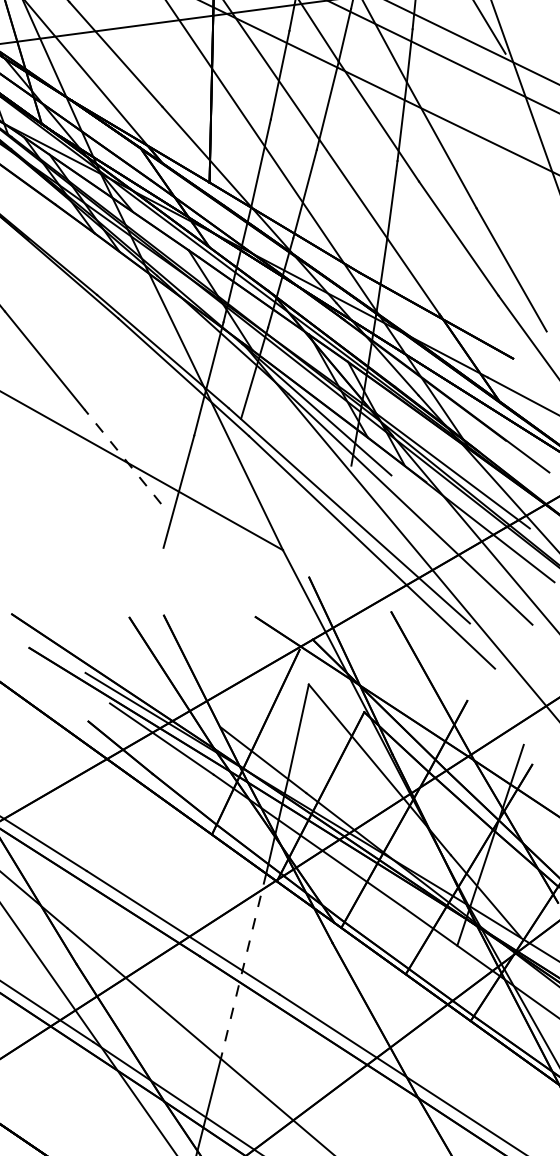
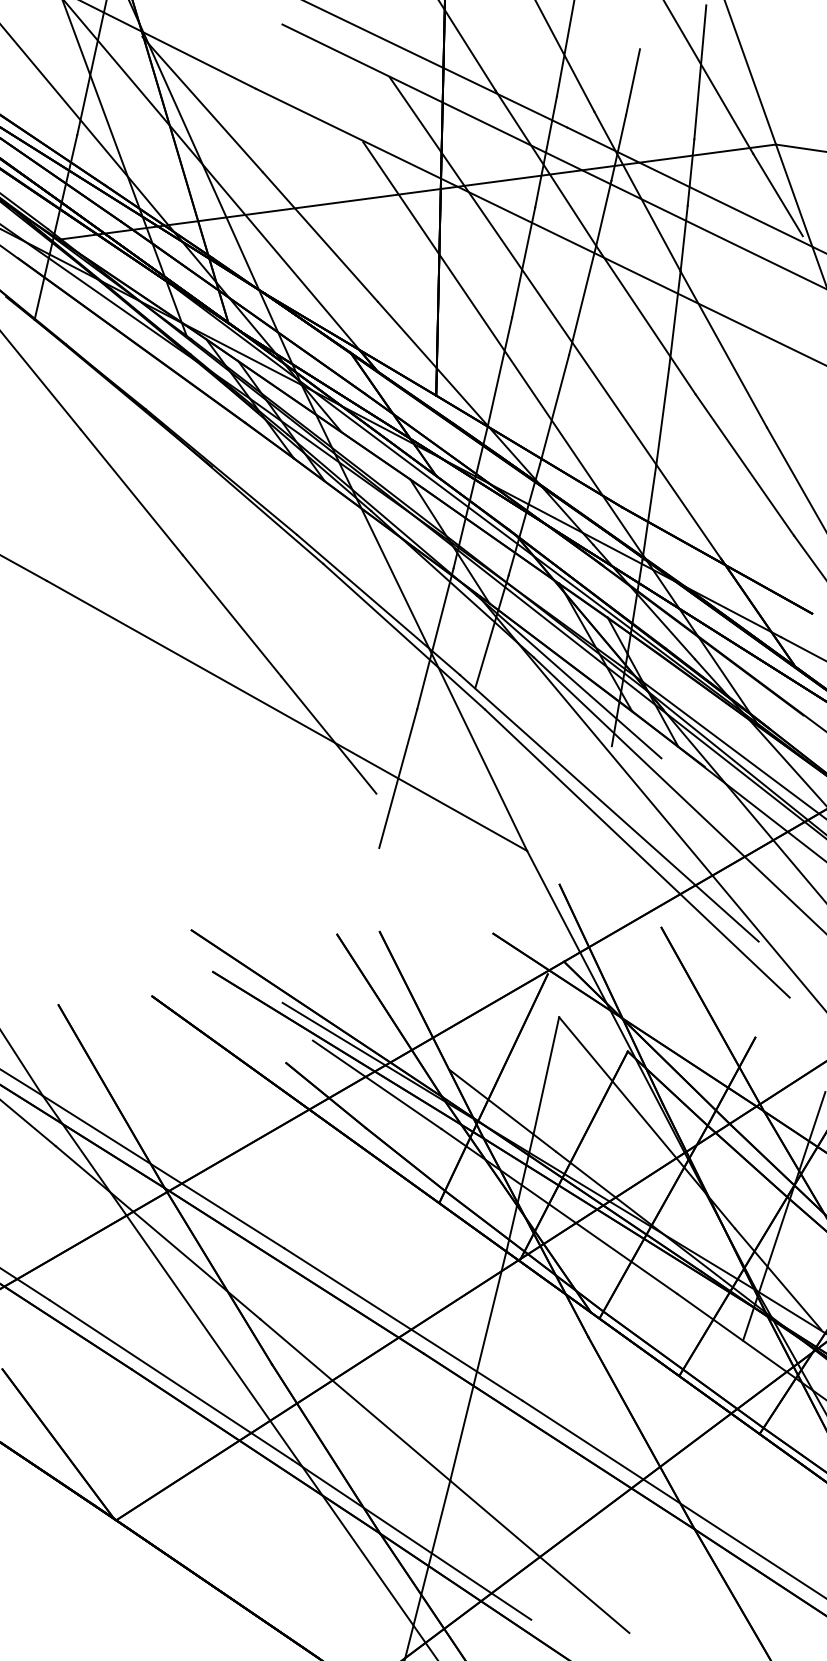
line: (122, 456) -> (328, 734), dashed -> solid
line: (243, 966) -> (478, 1366), dashed -> solid

